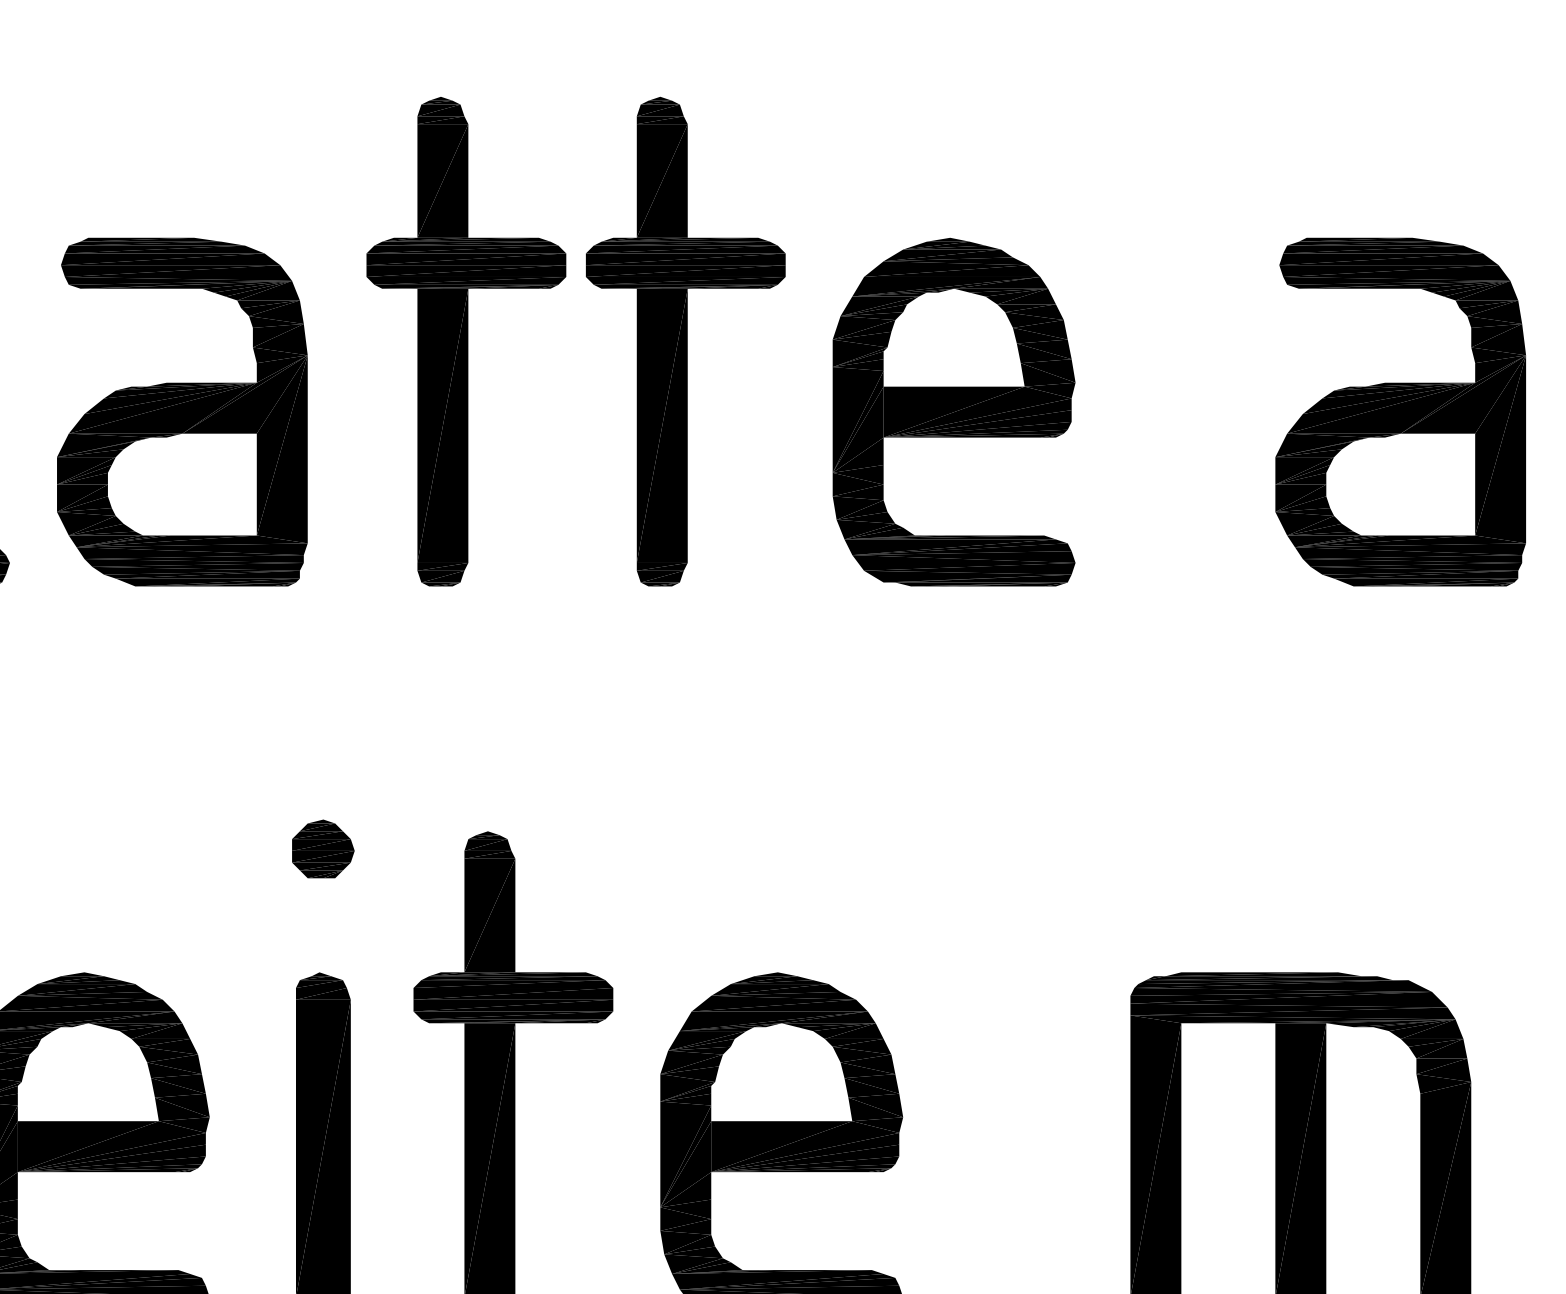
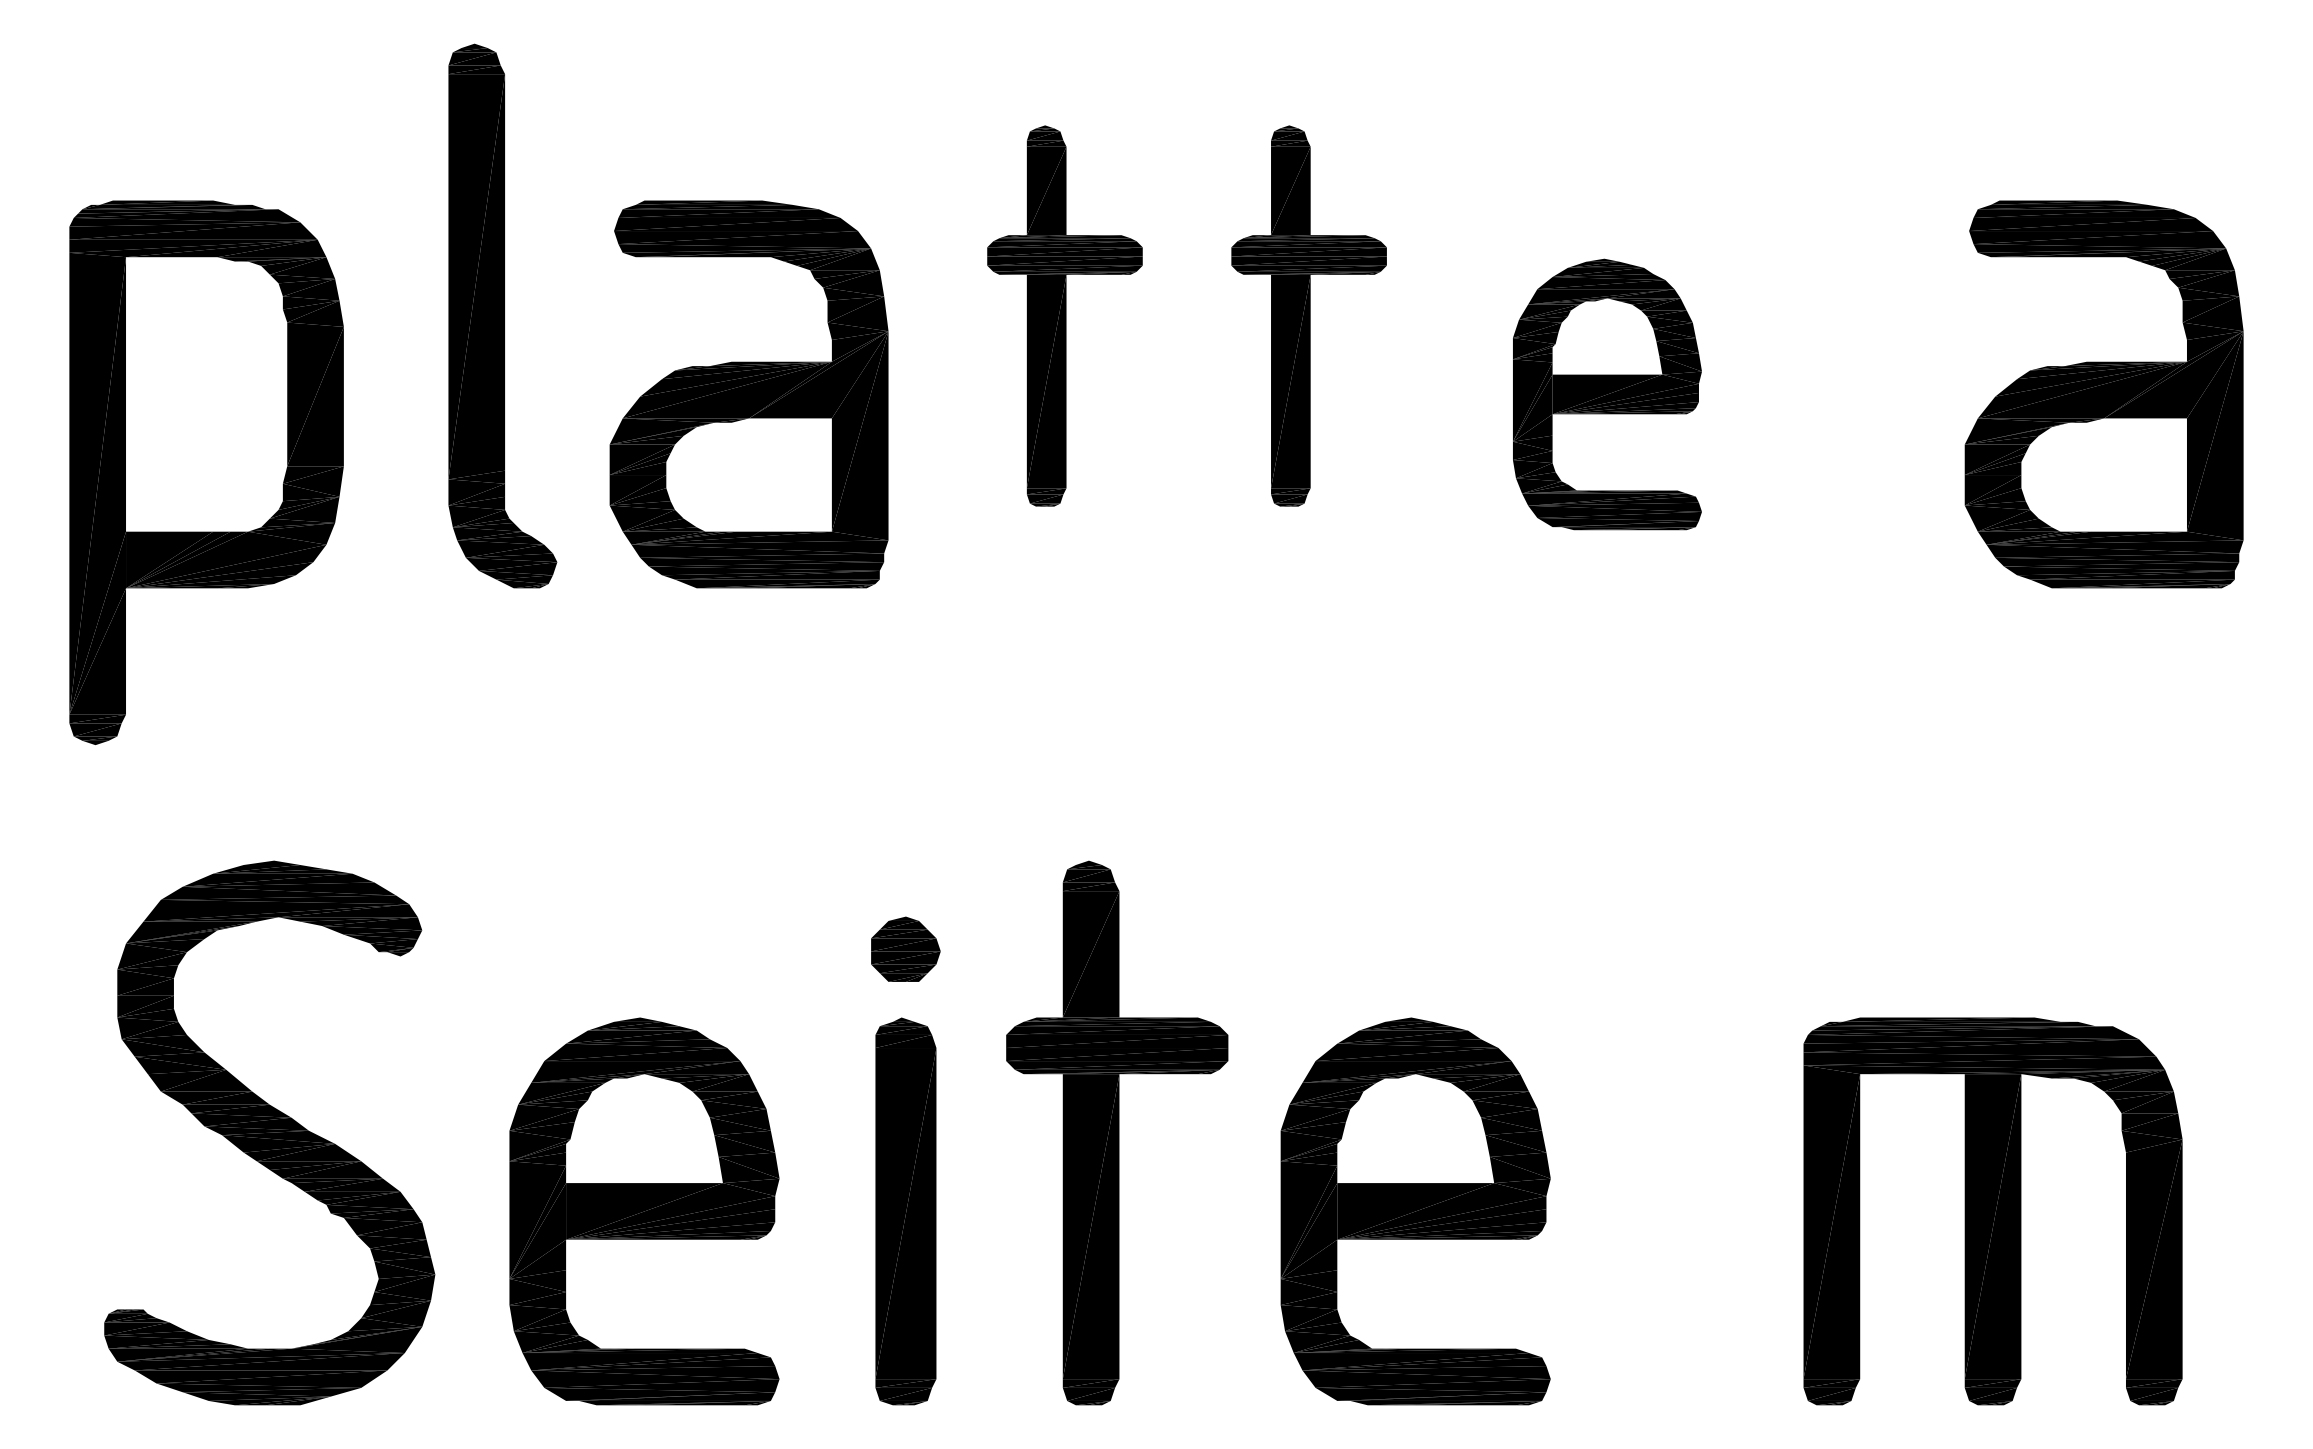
part: (465, 341) -> (1064, 315), size x0.7
part: (686, 341) -> (1309, 315), size x0.7
part: (954, 412) -> (1607, 394), size x0.7
part: (323, 848) -> (905, 948), moved

